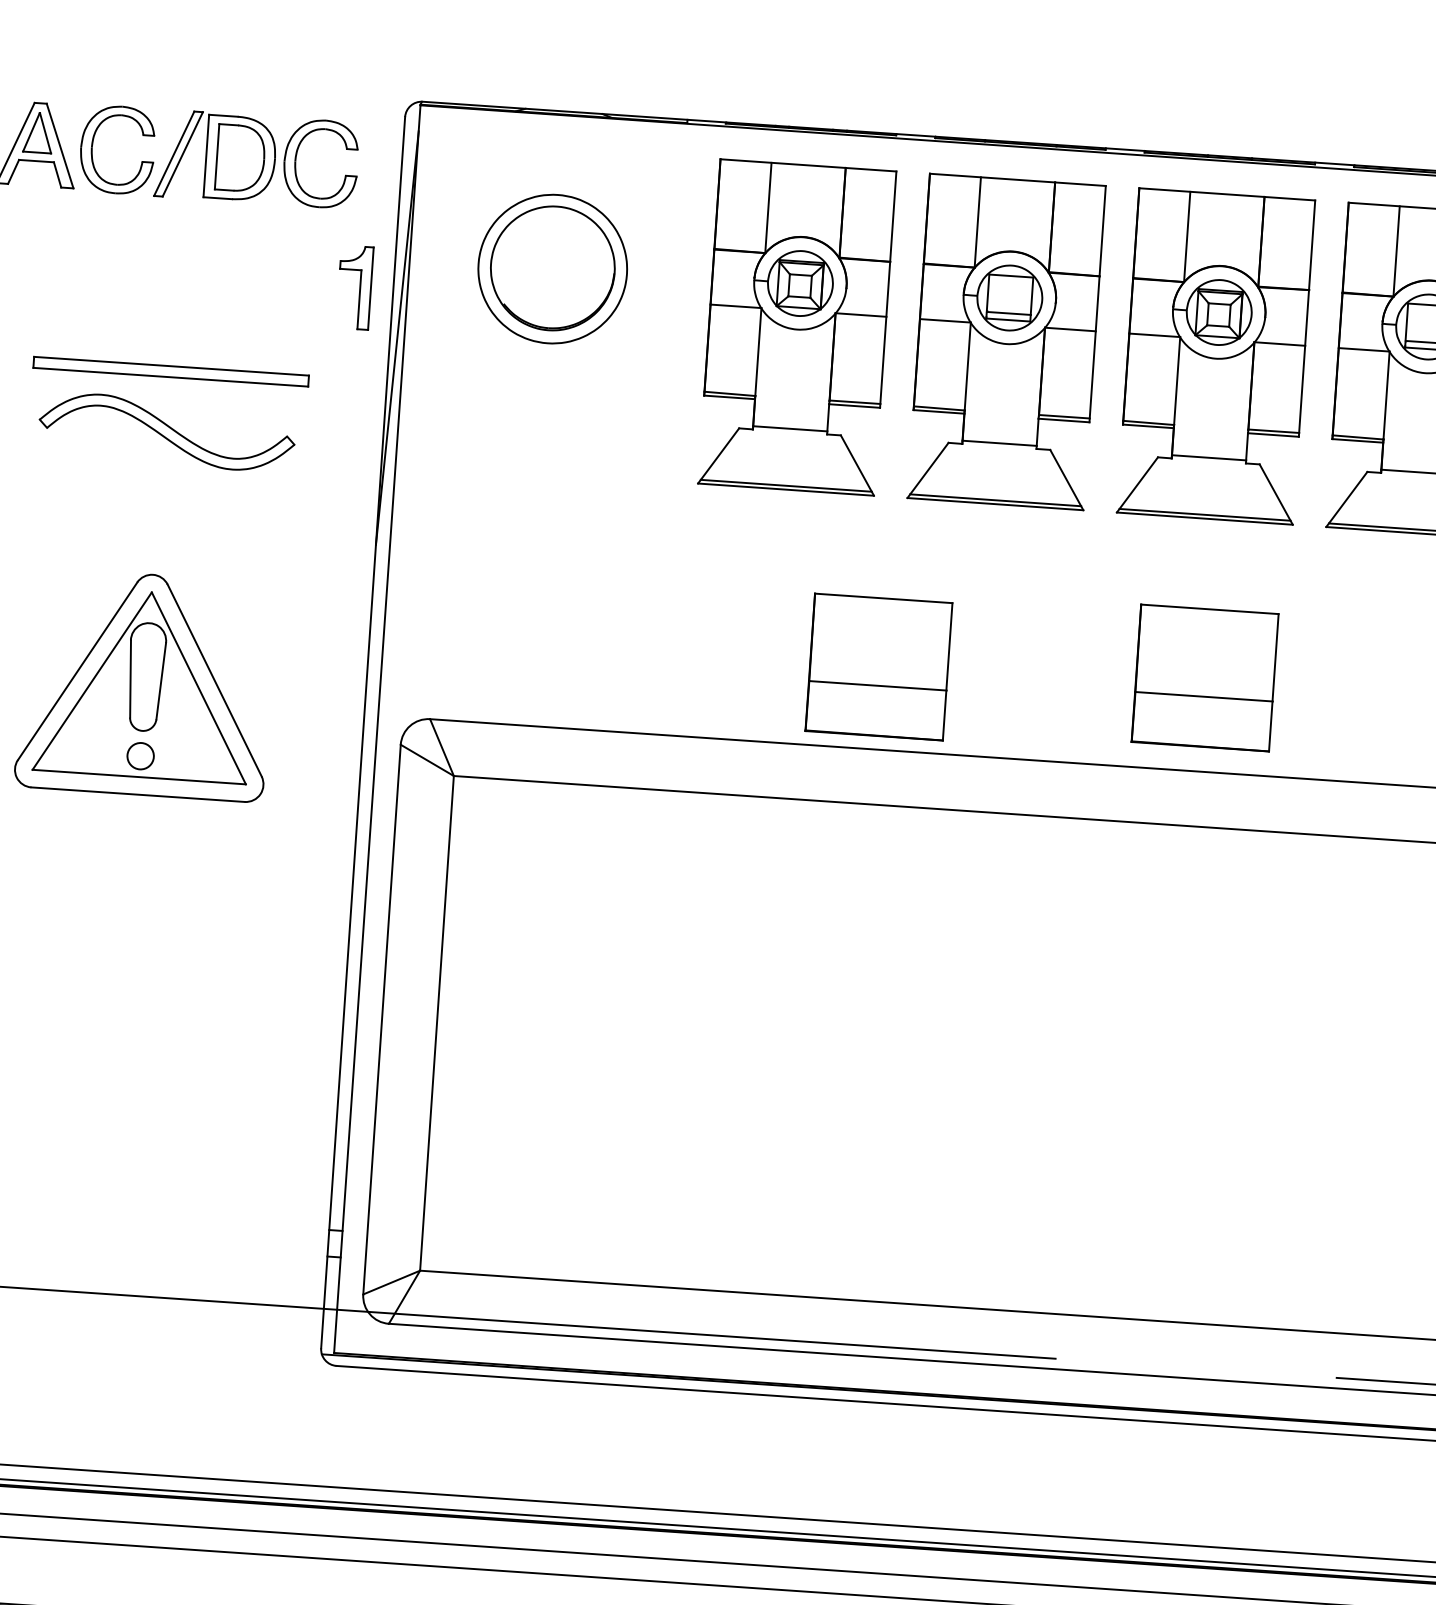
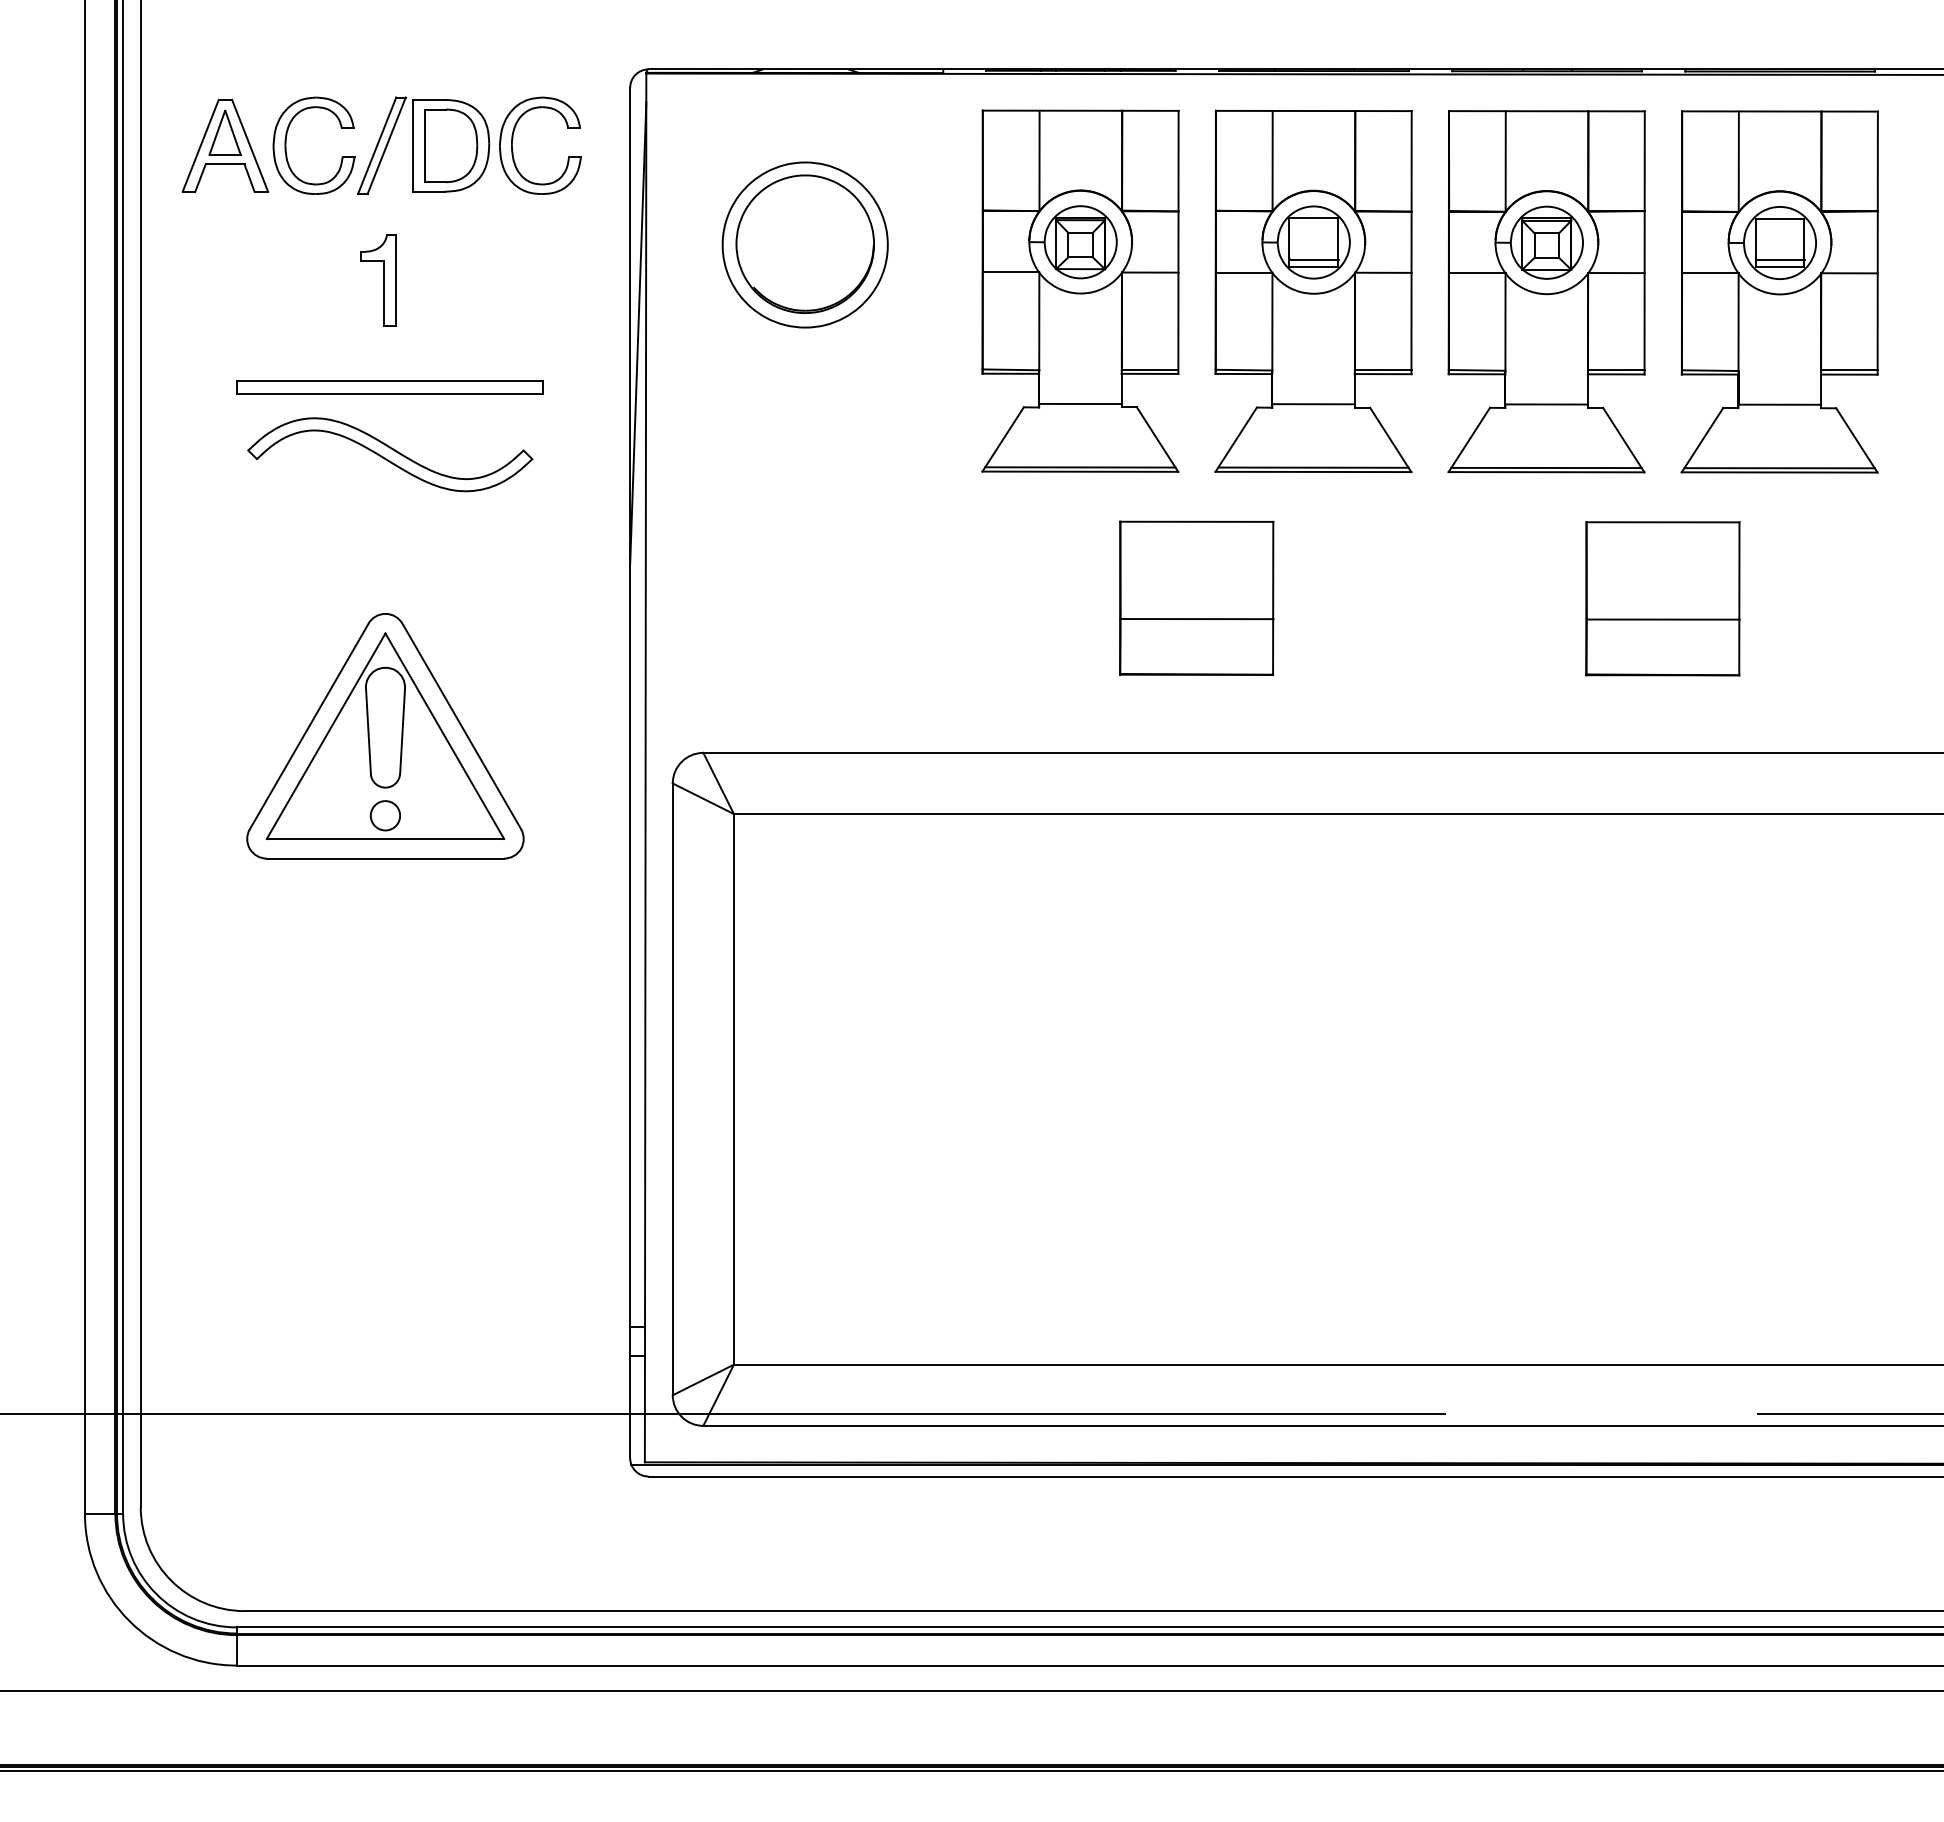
part: (354, 287) -> (378, 280), moved
part: (878, 666) -> (1196, 597), moved
part: (1204, 677) -> (1662, 598), moved

